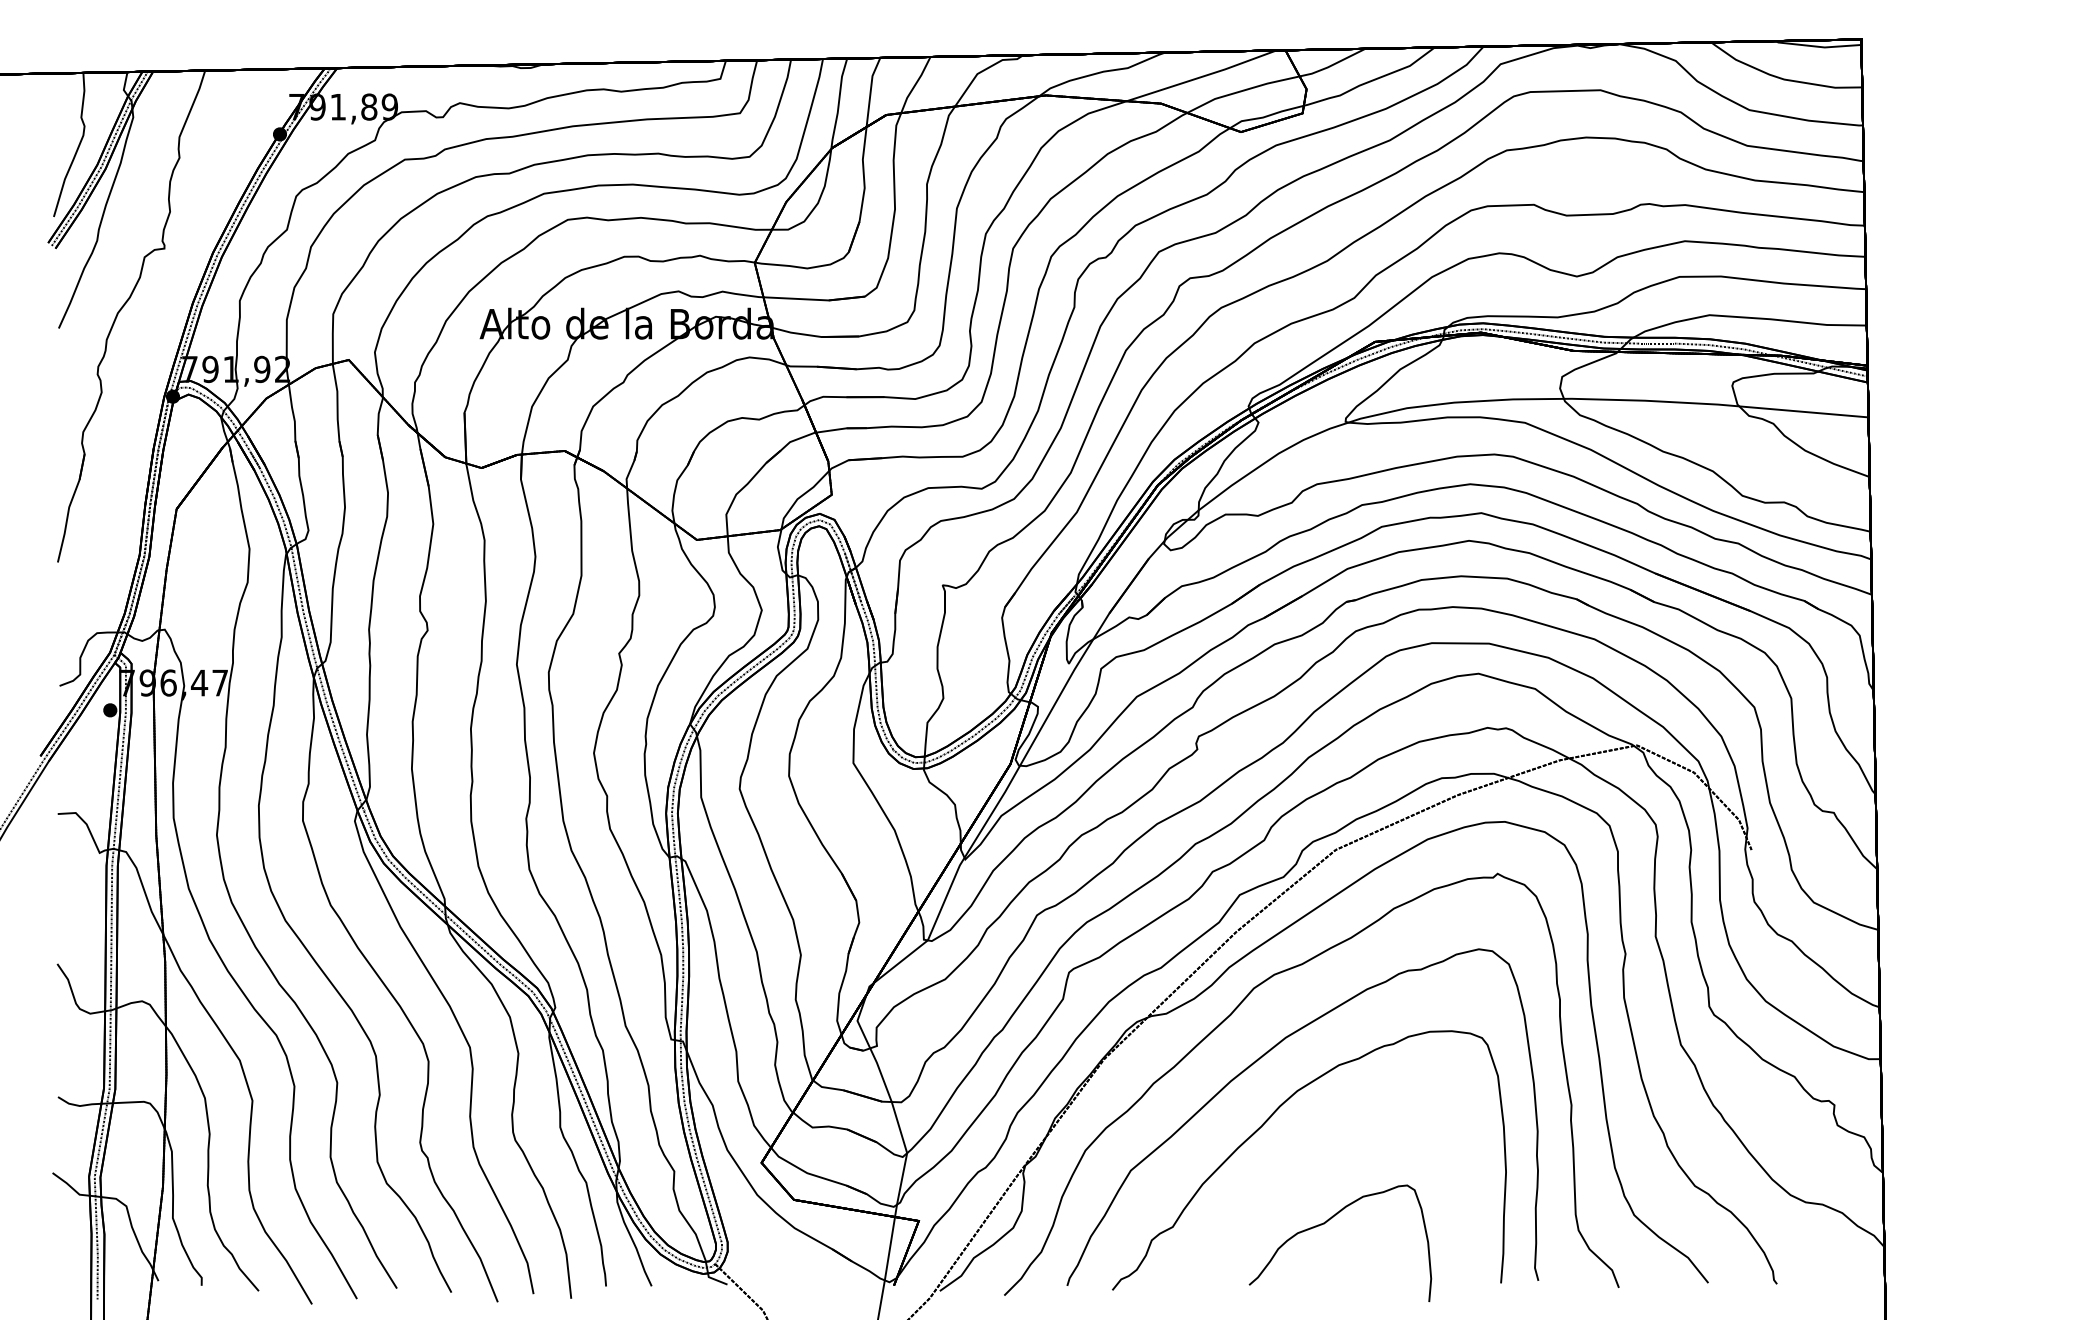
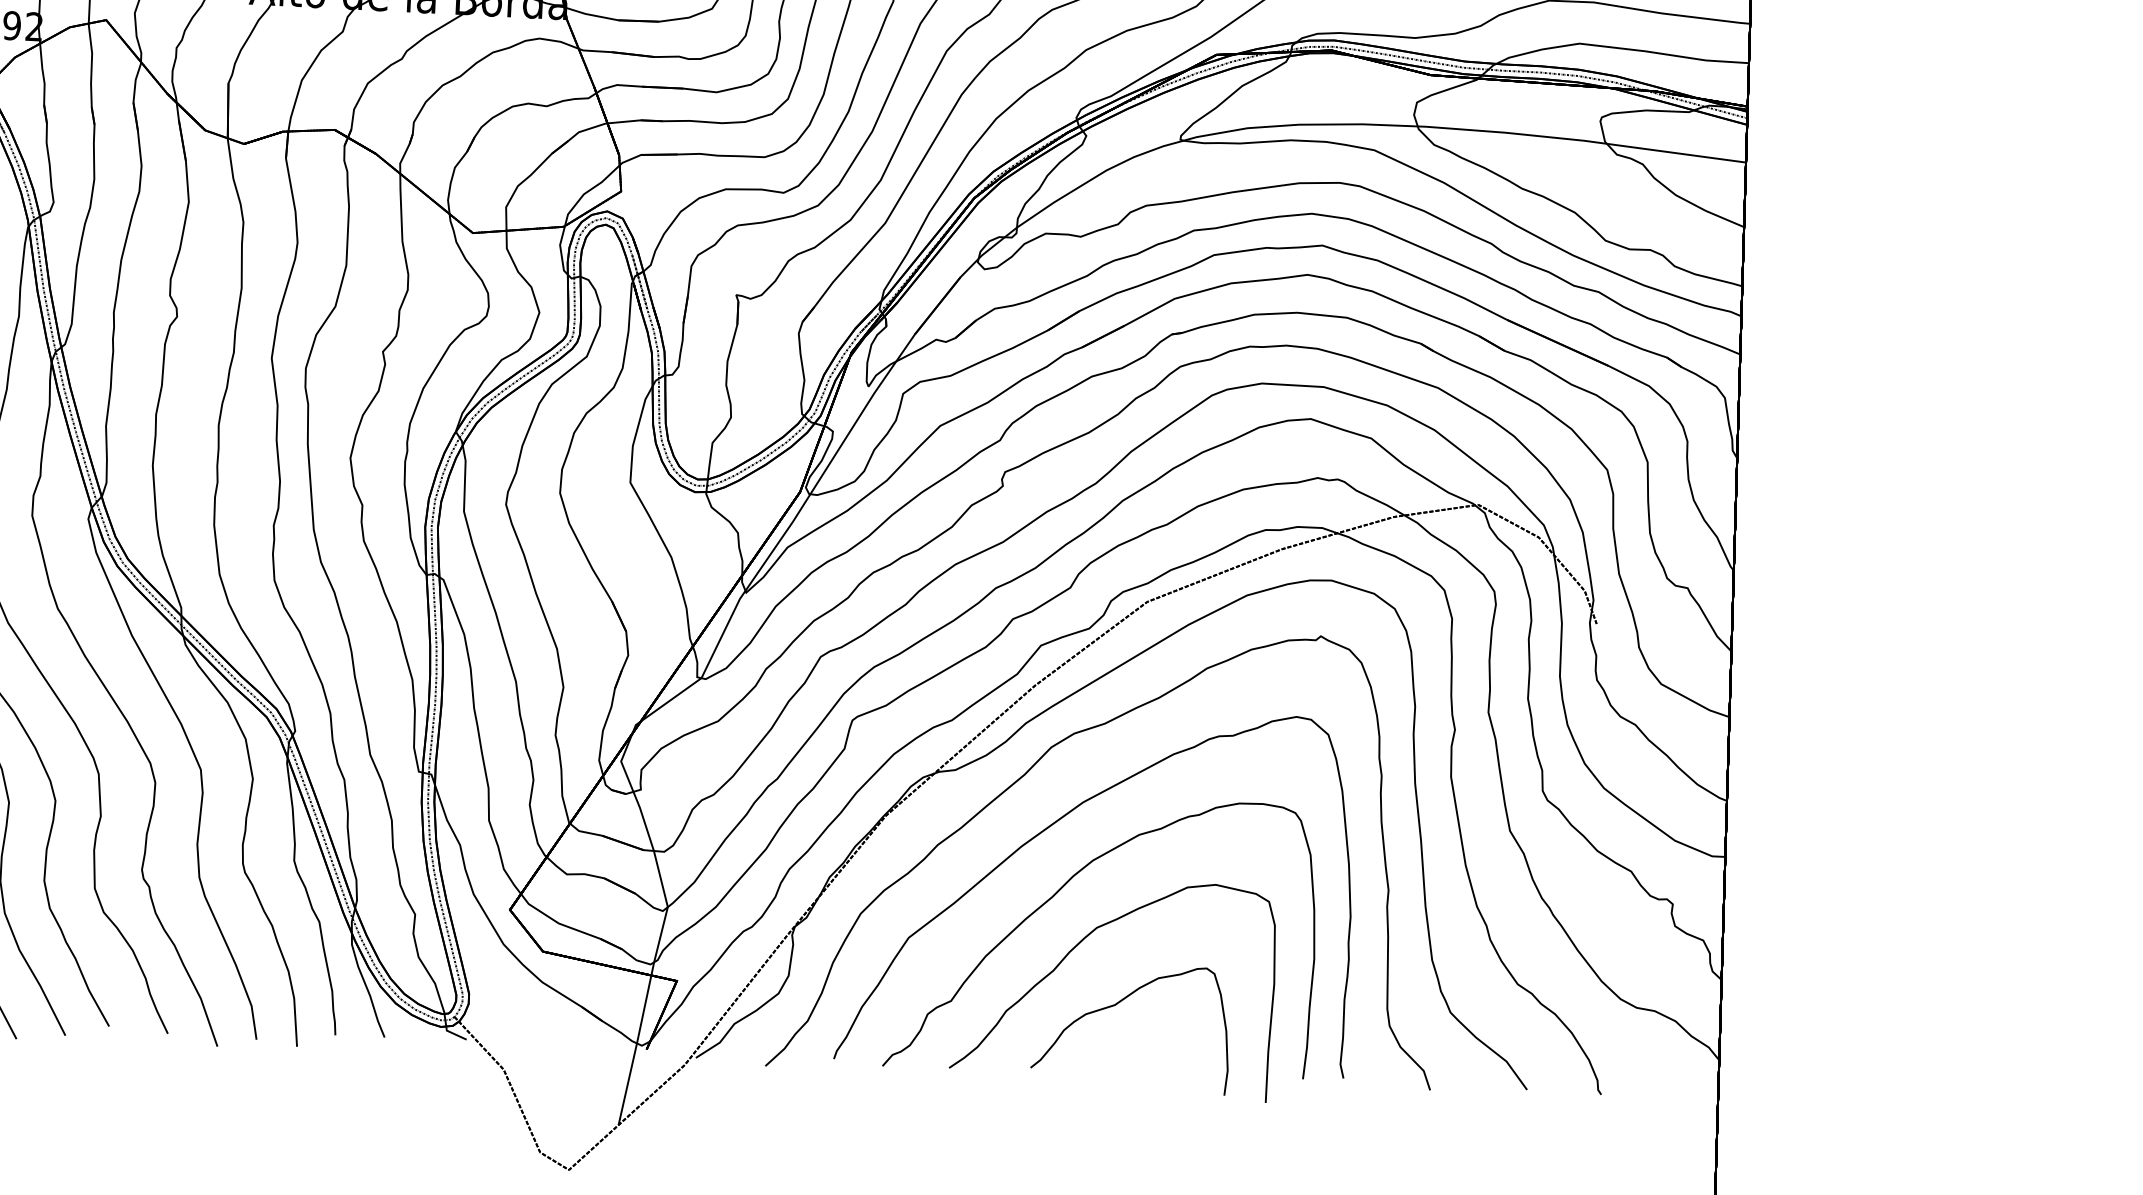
part: (1287, 1170) -> (1078, 945), added

